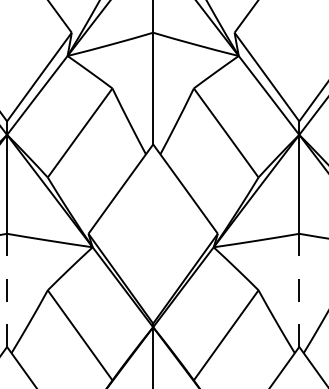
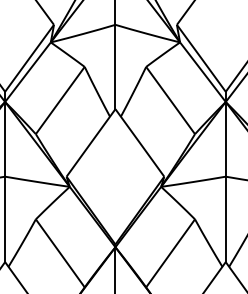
line: (7, 290) -> (5, 219), dashed -> solid
line: (299, 290) -> (225, 219), dashed -> solid

